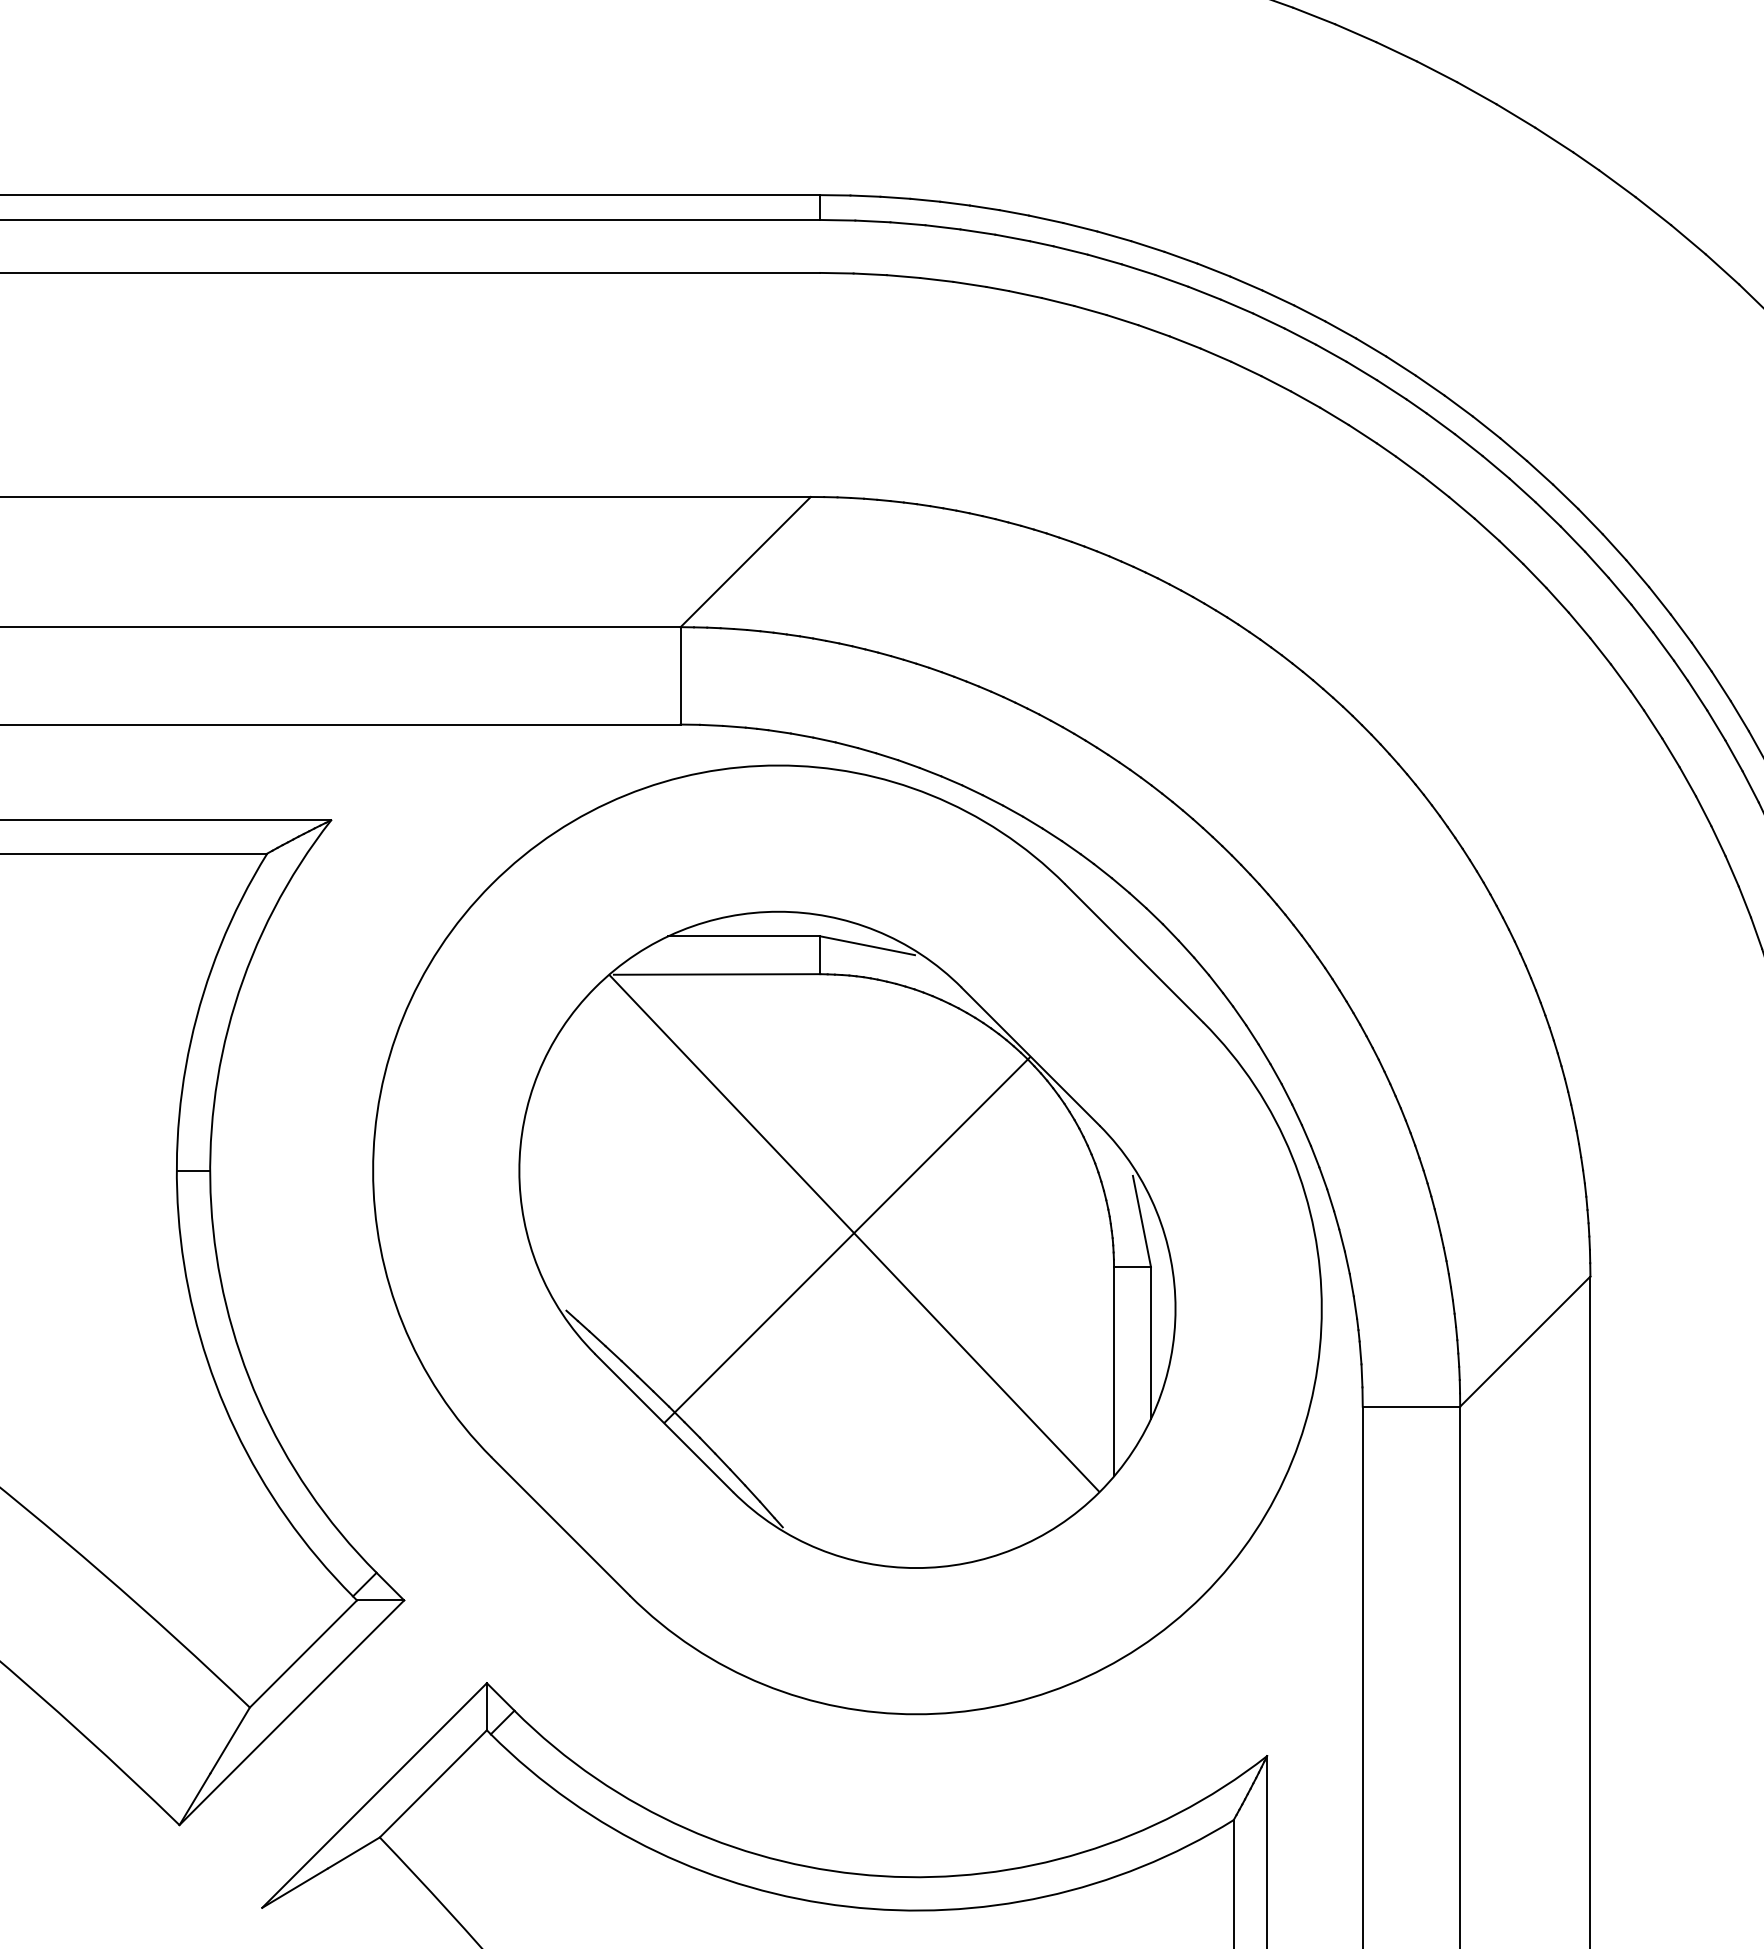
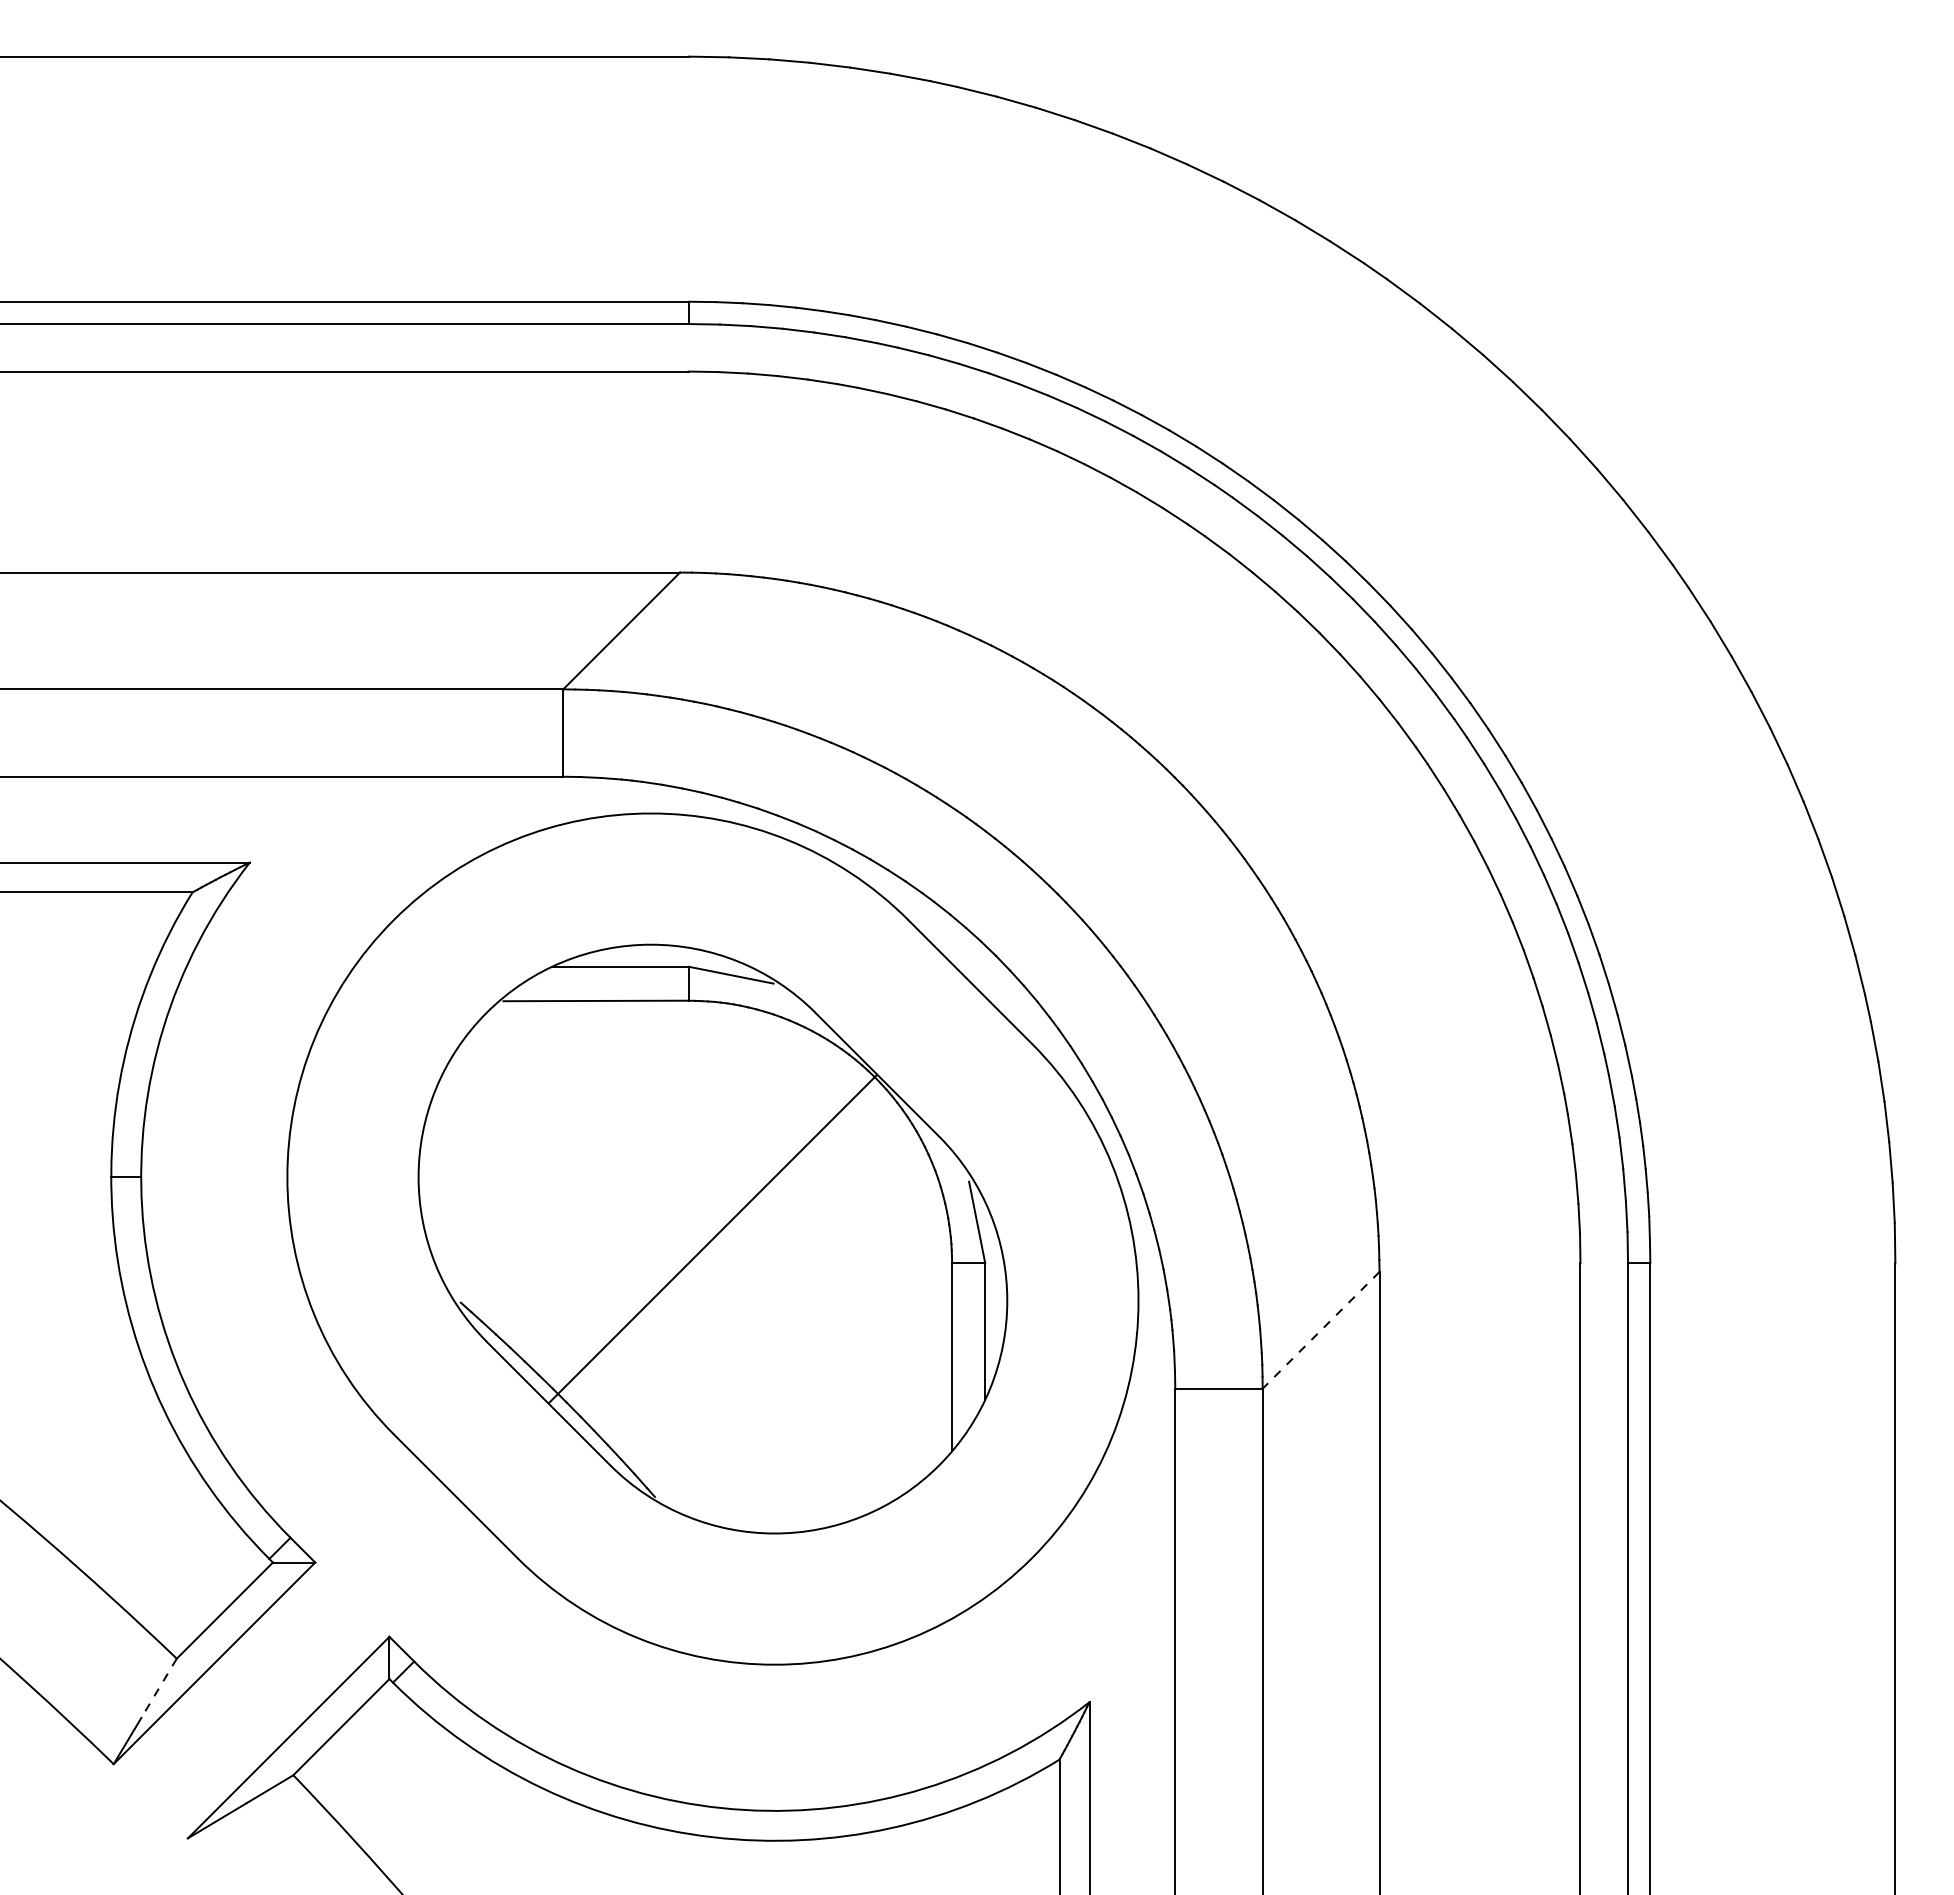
line: (854, 1233) -> (719, 1233), removed
line: (1525, 1341) -> (1321, 1330), solid -> dashed
line: (230, 1740) -> (159, 1688), solid -> dashed

